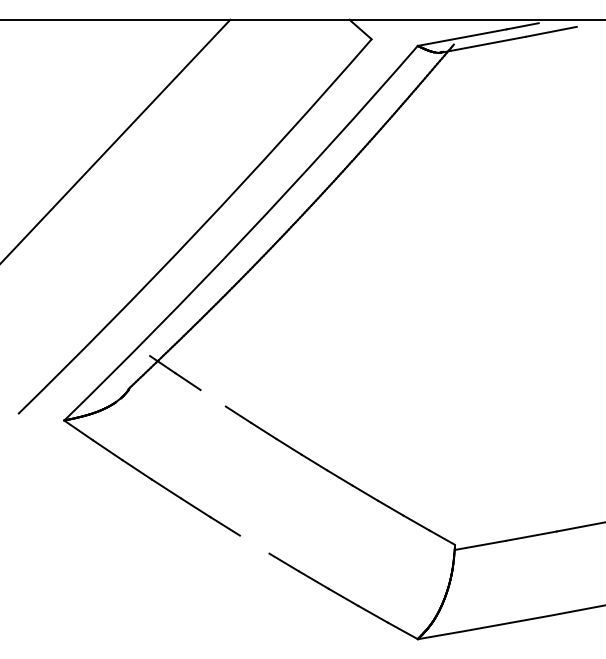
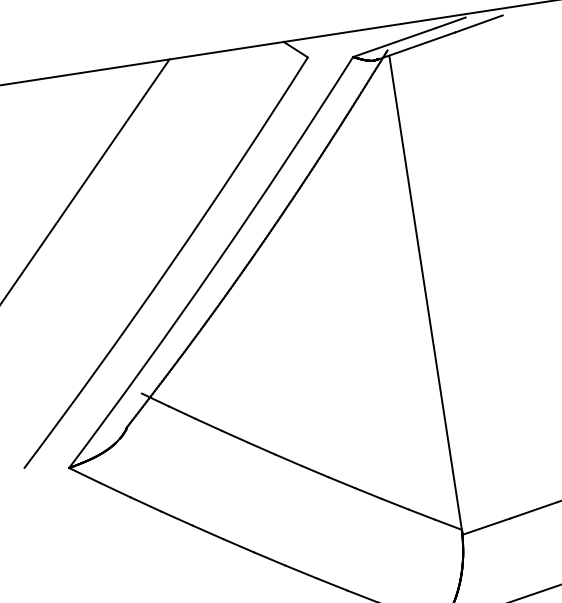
line: (454, 297) -> (425, 292), added
line: (212, 398) -> (208, 425), added
line: (254, 544) -> (269, 558), added

